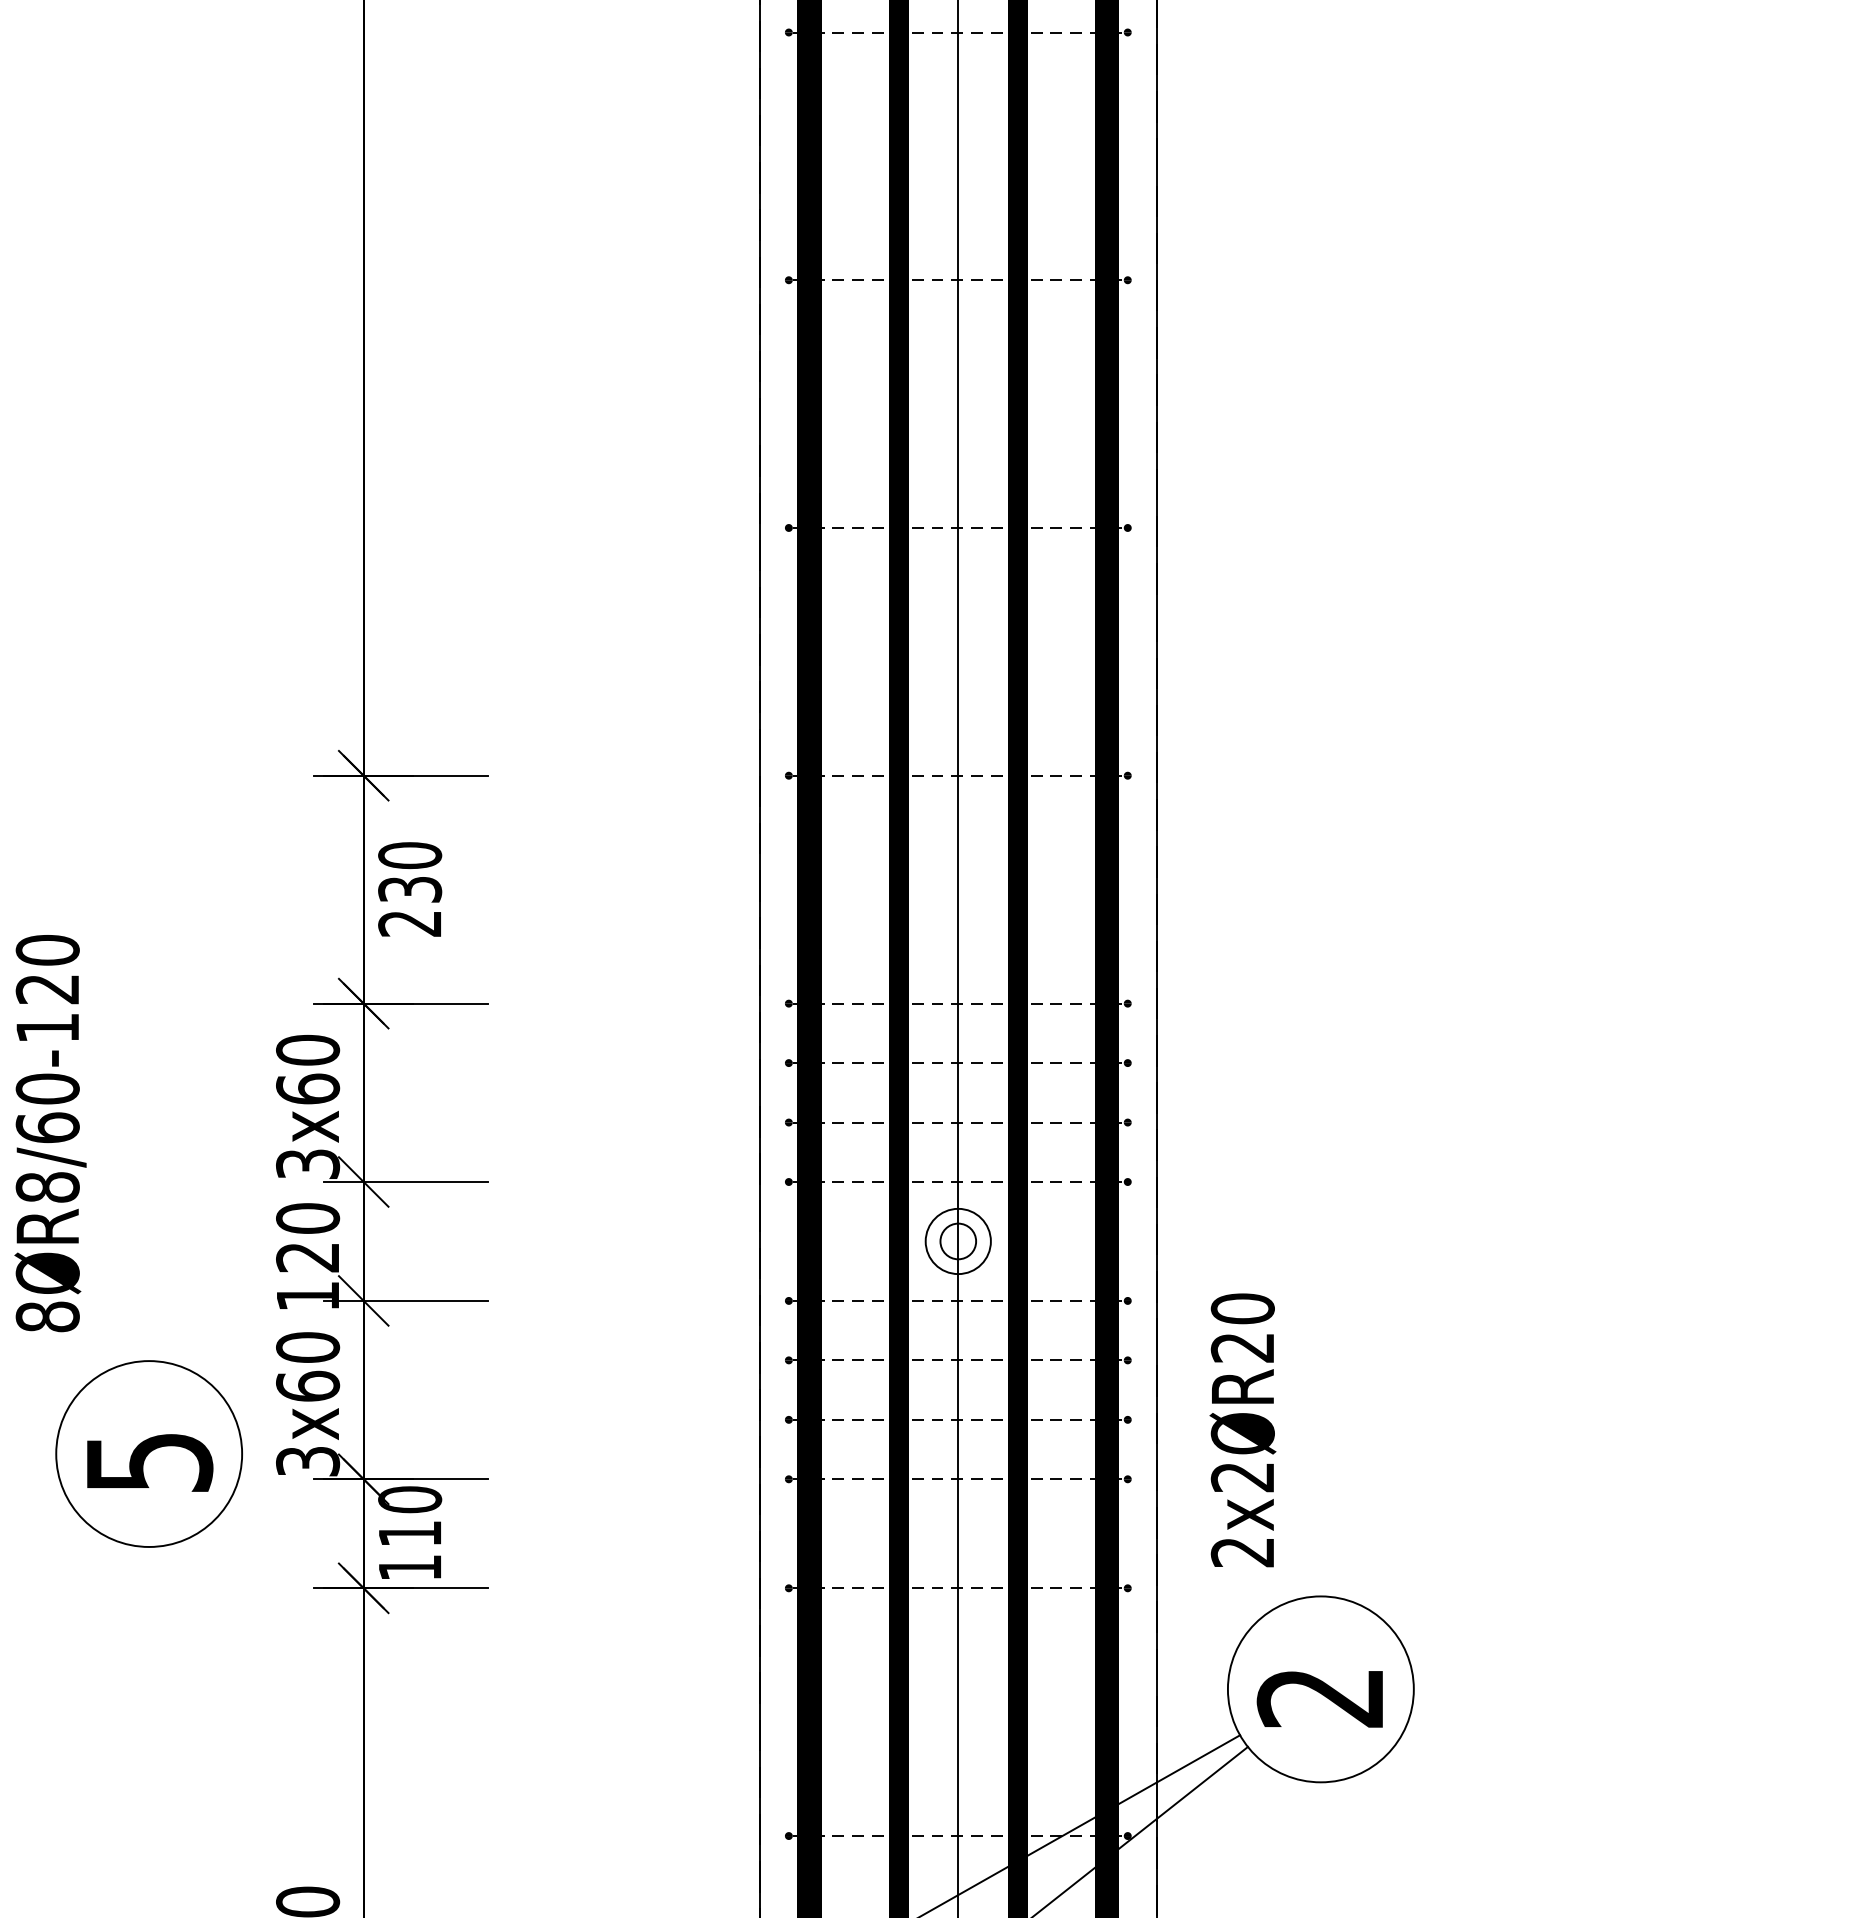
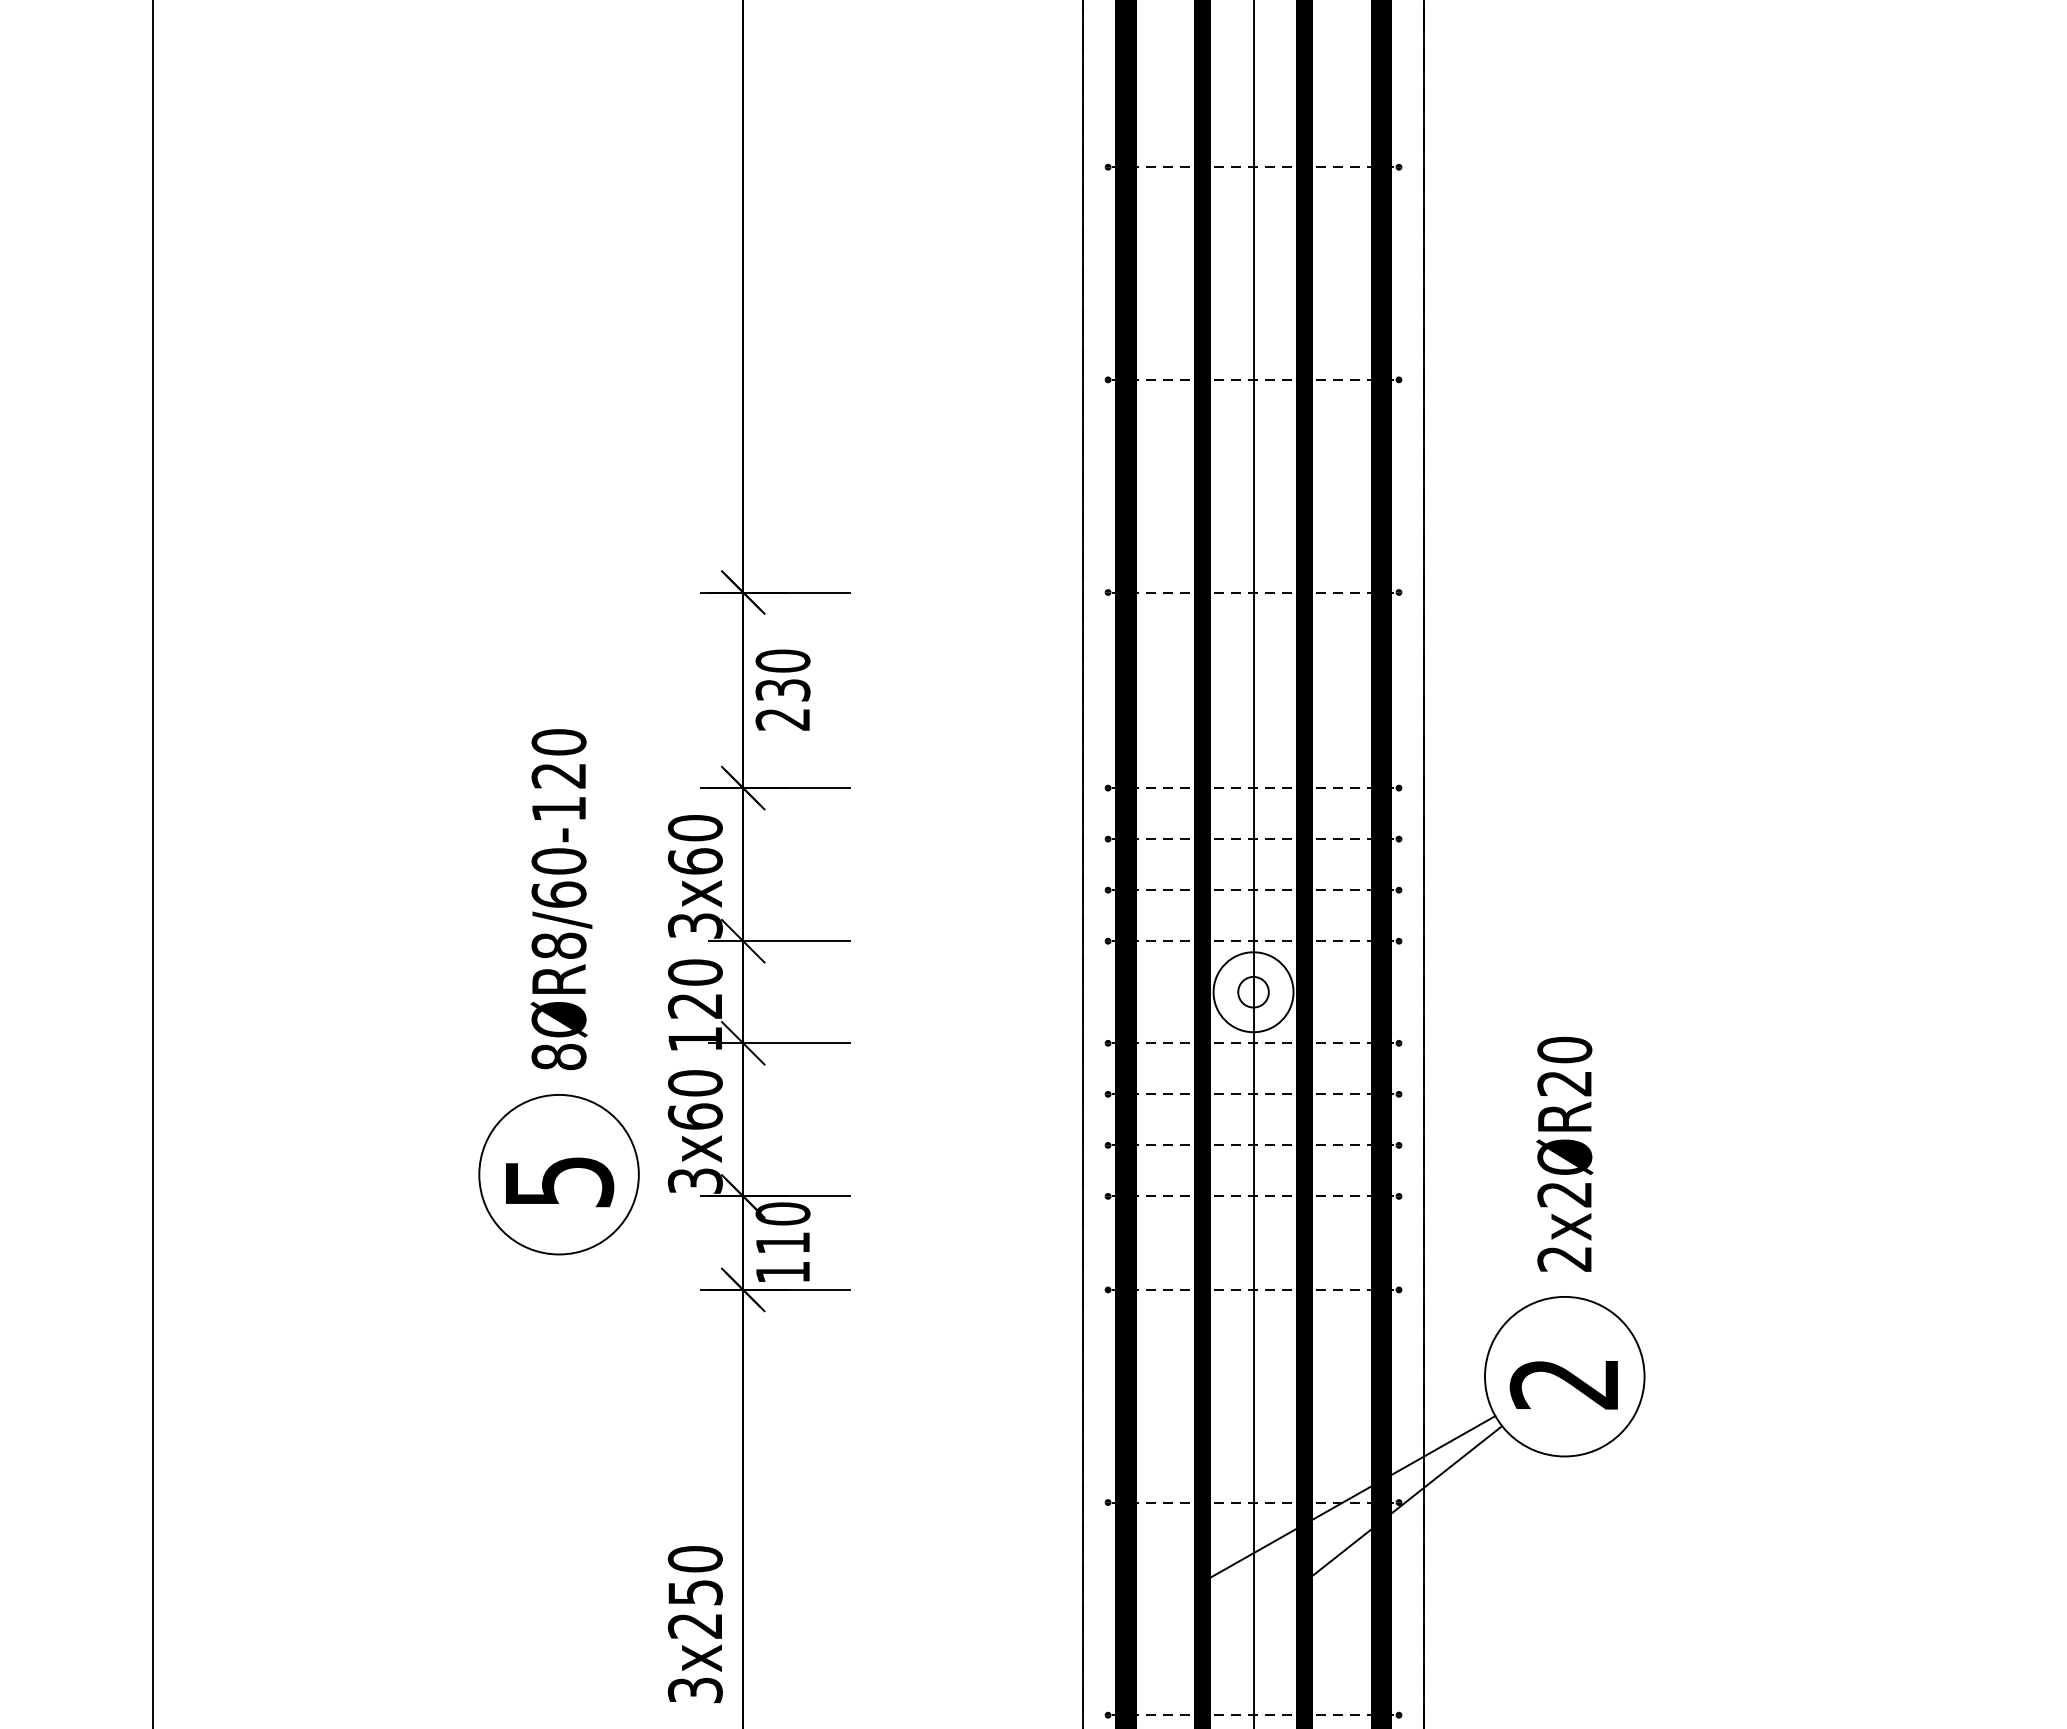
text: (50, 1133) -> (561, 899), moved
circle: (958, 1241) -> (1253, 992), size x1.43
text: (1242, 1430) -> (1564, 1154), moved

